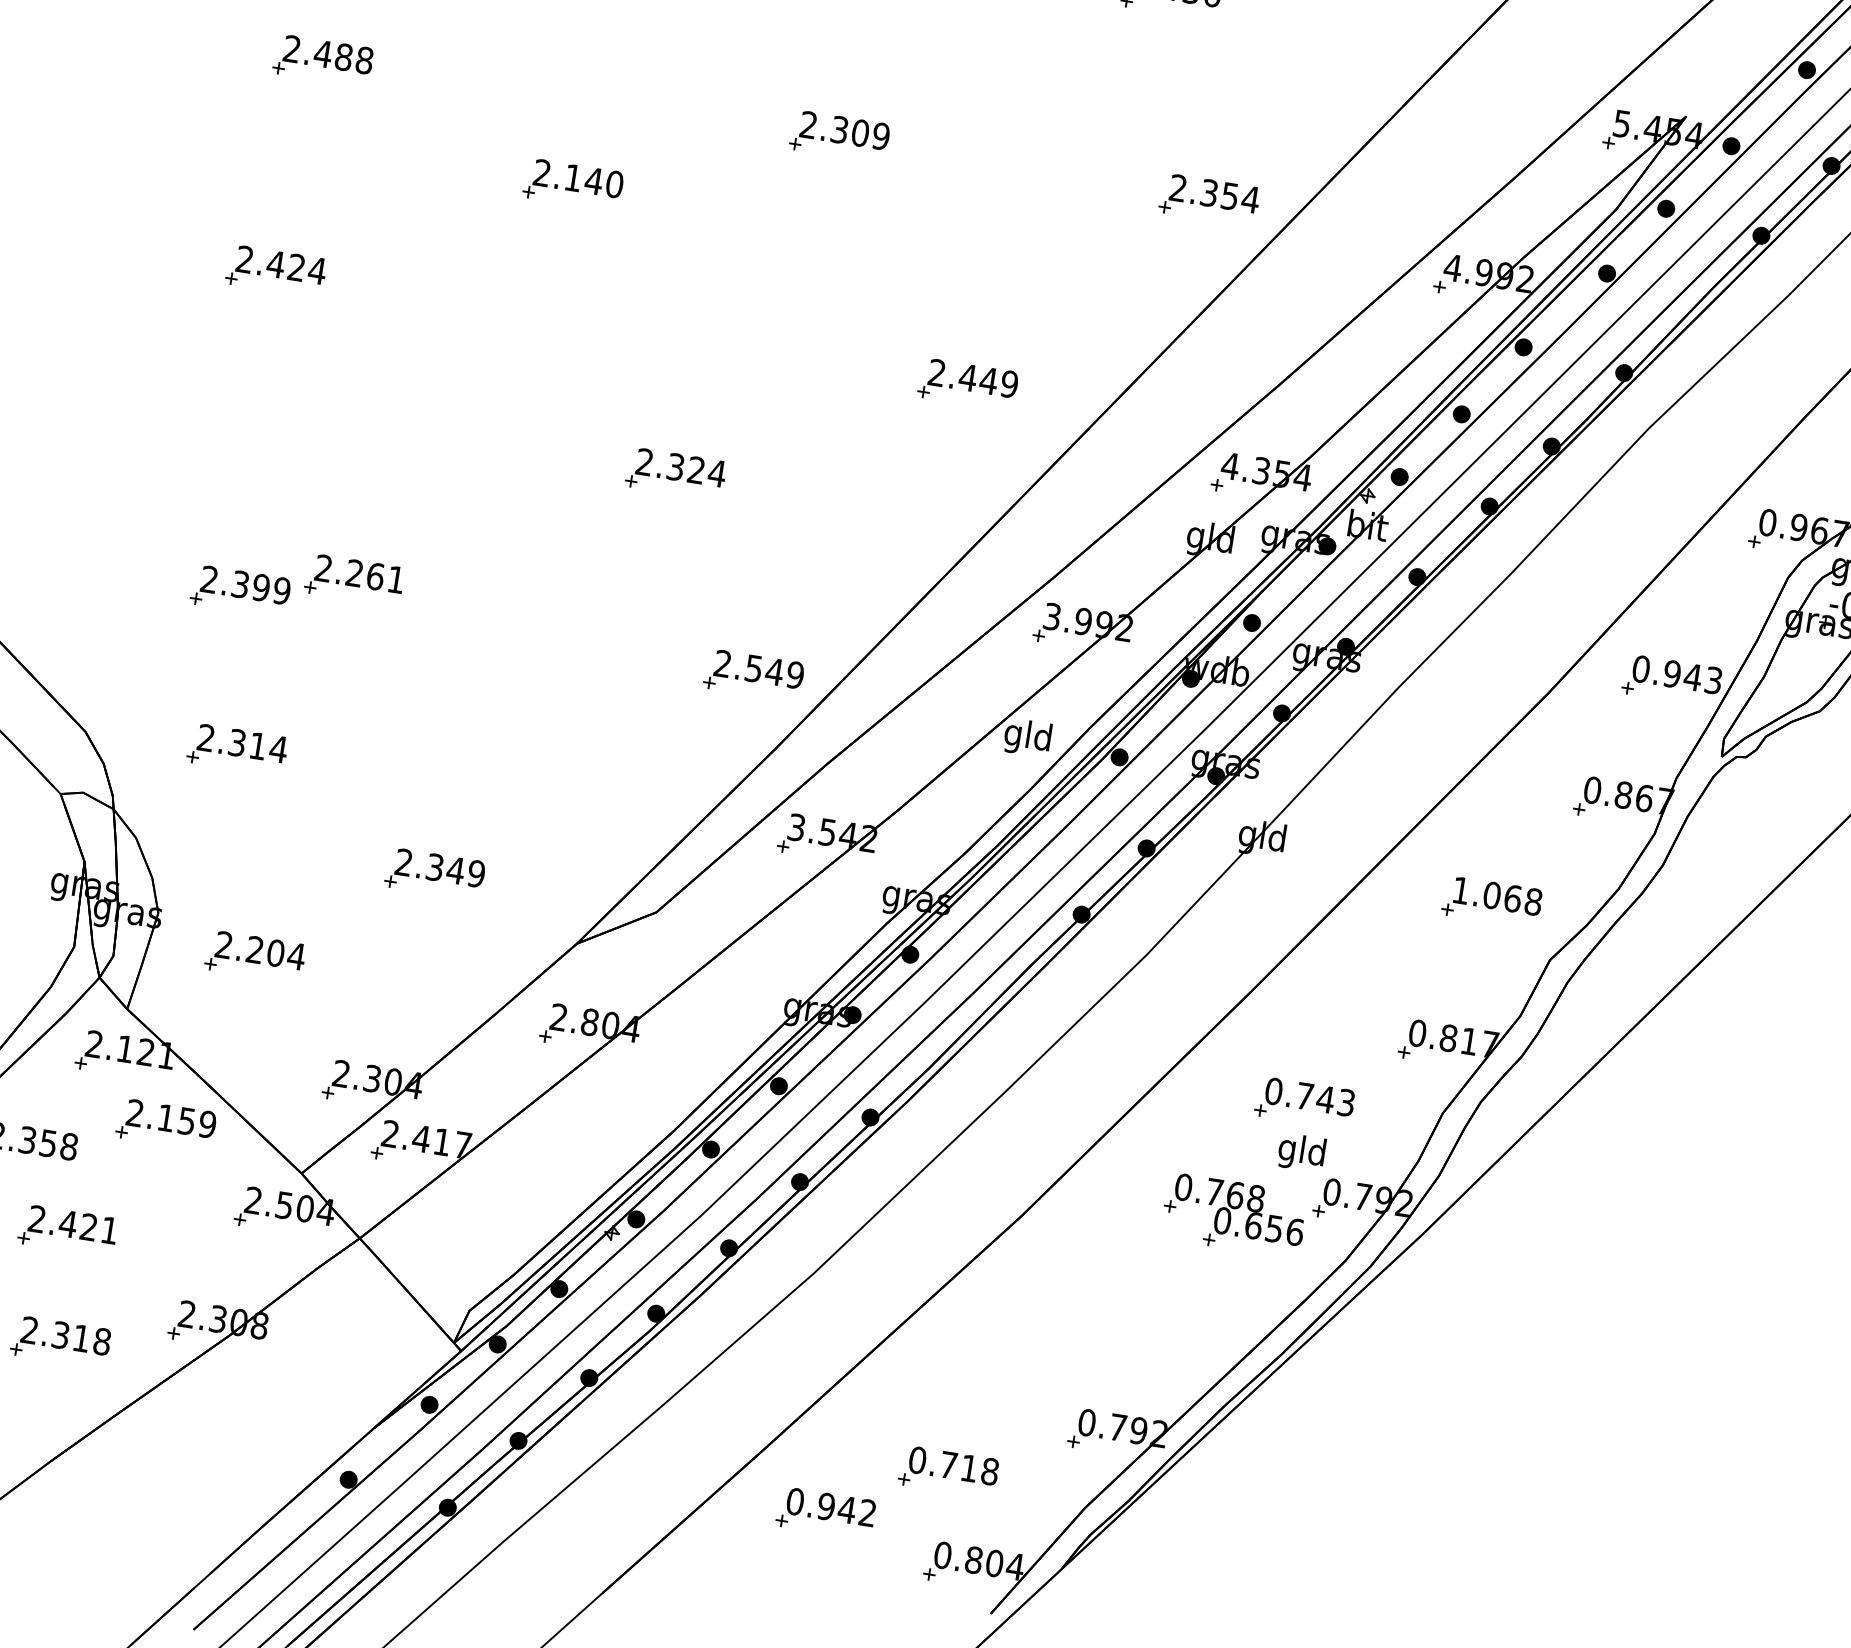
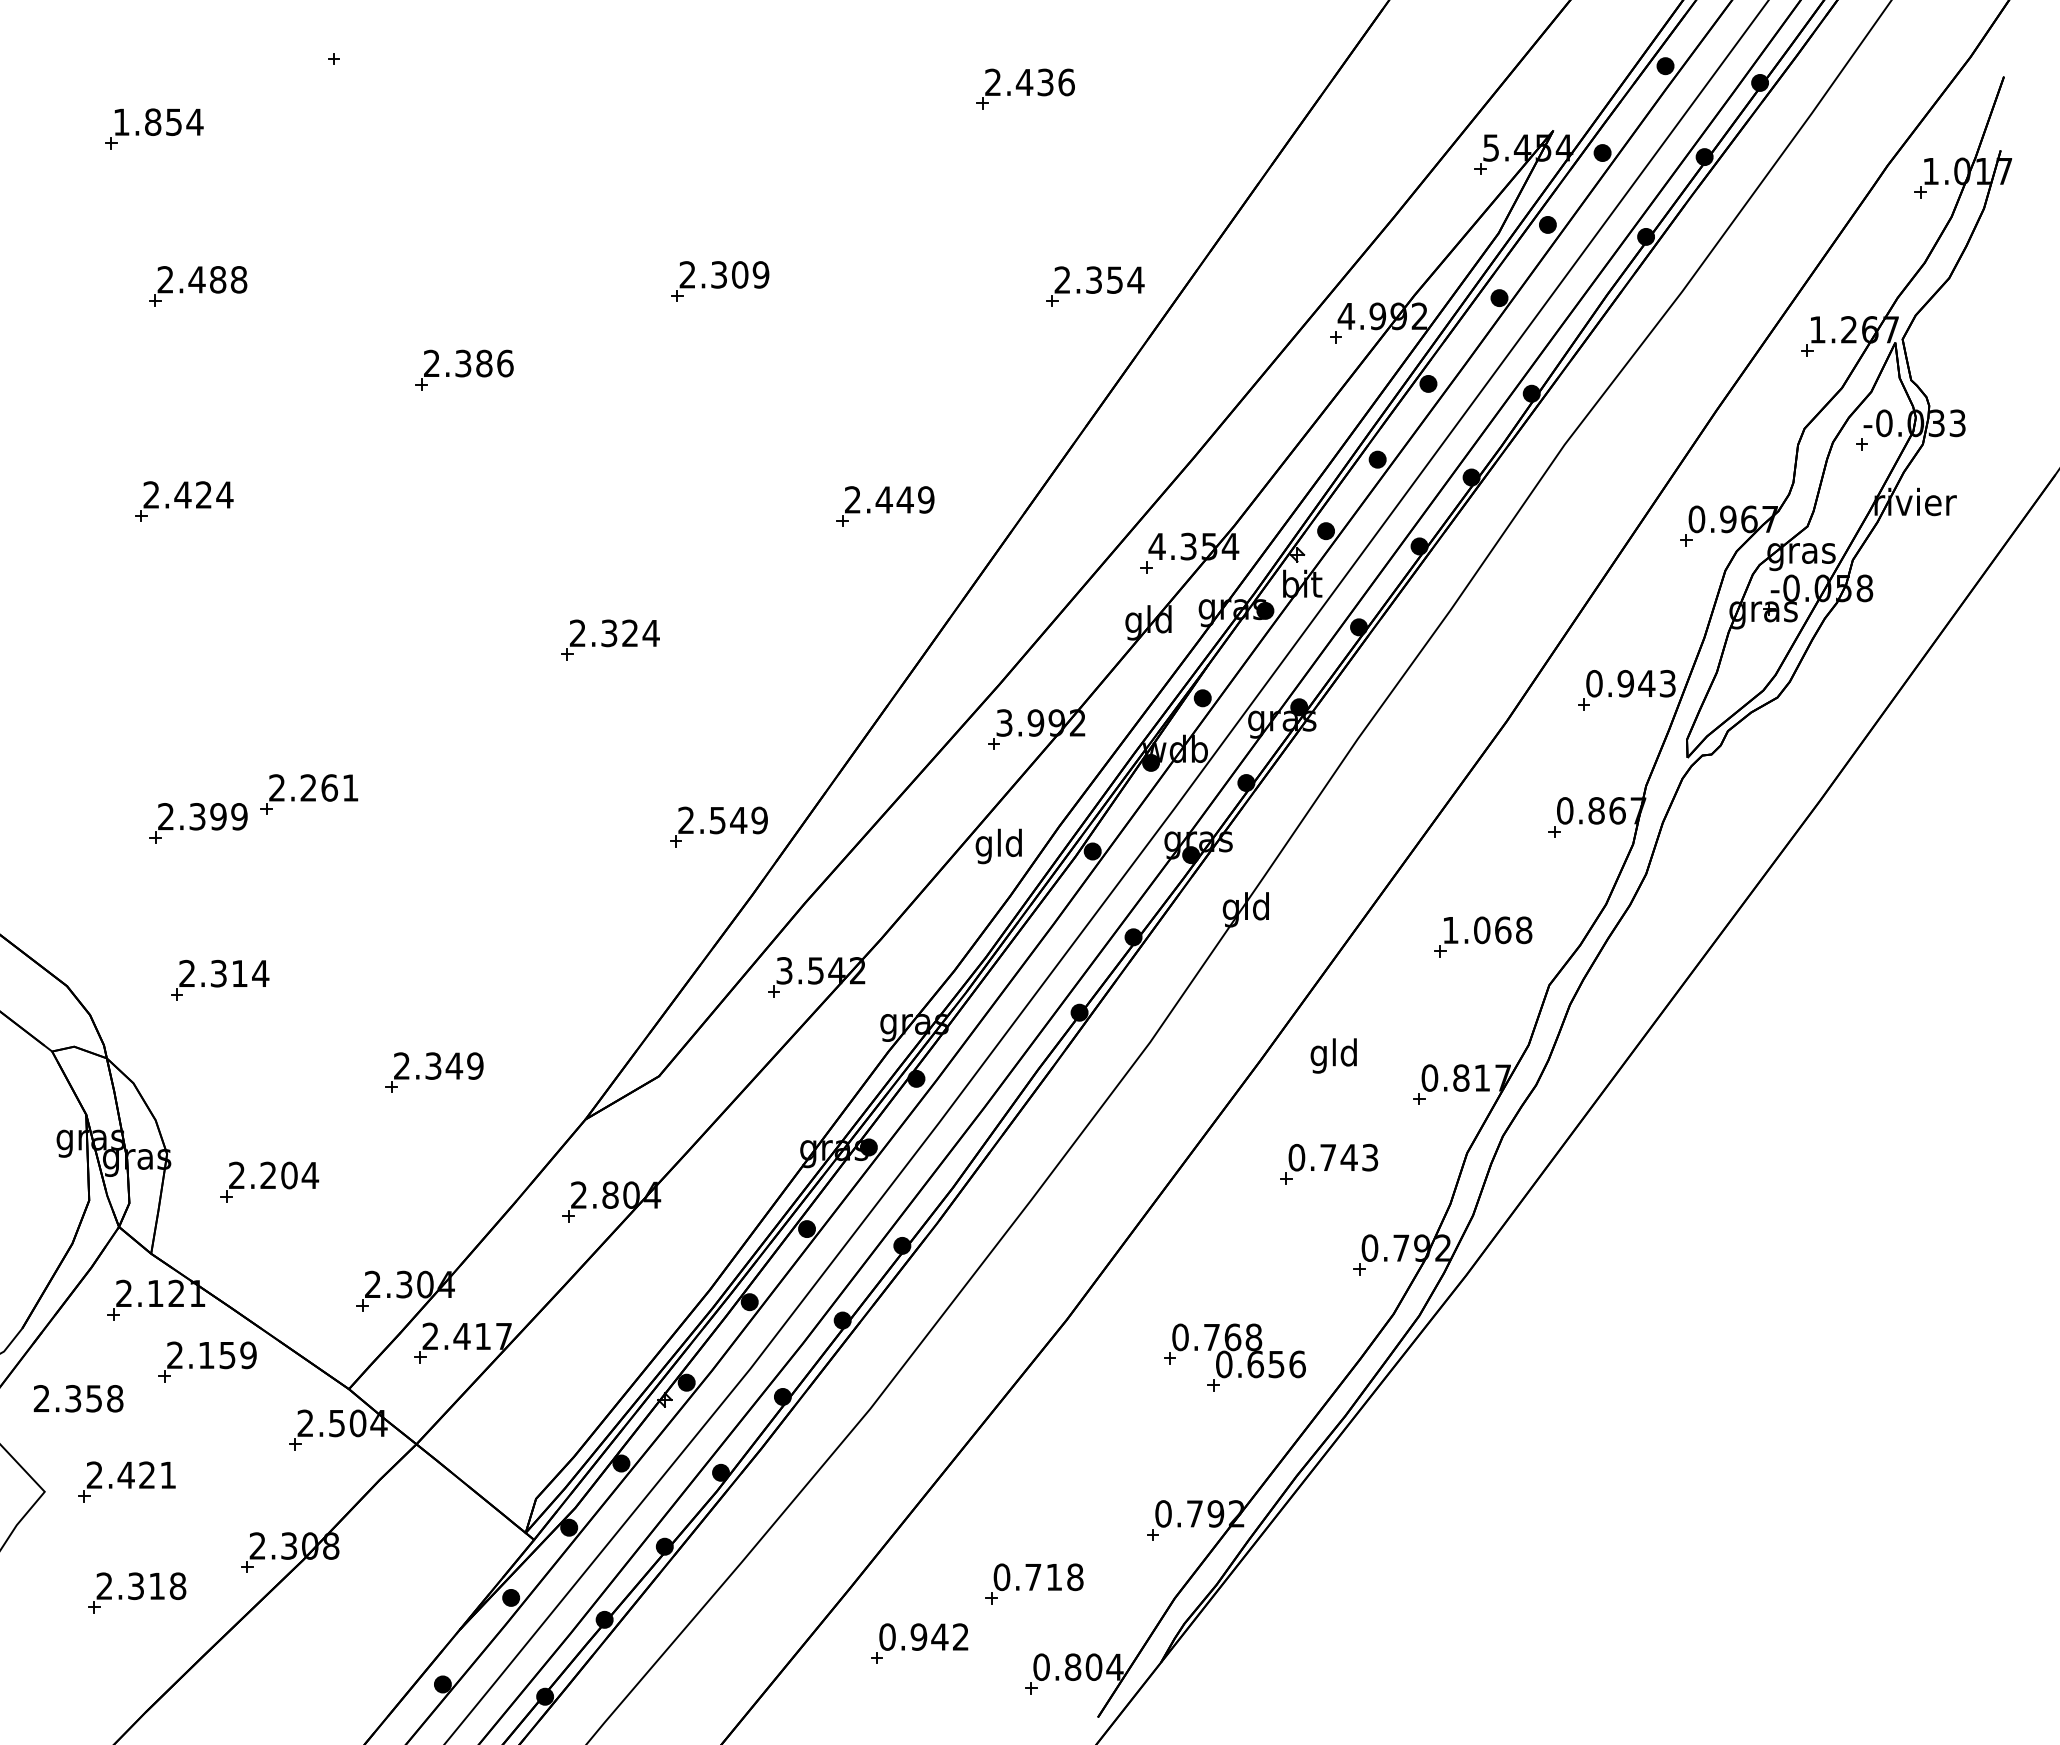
text: (594, 181) -> (484, 363), 2.140 -> 2.386
text: (1301, 1152) -> (1333, 1055), moved
part: (1233, 1215) -> (1234, 1357), moved

